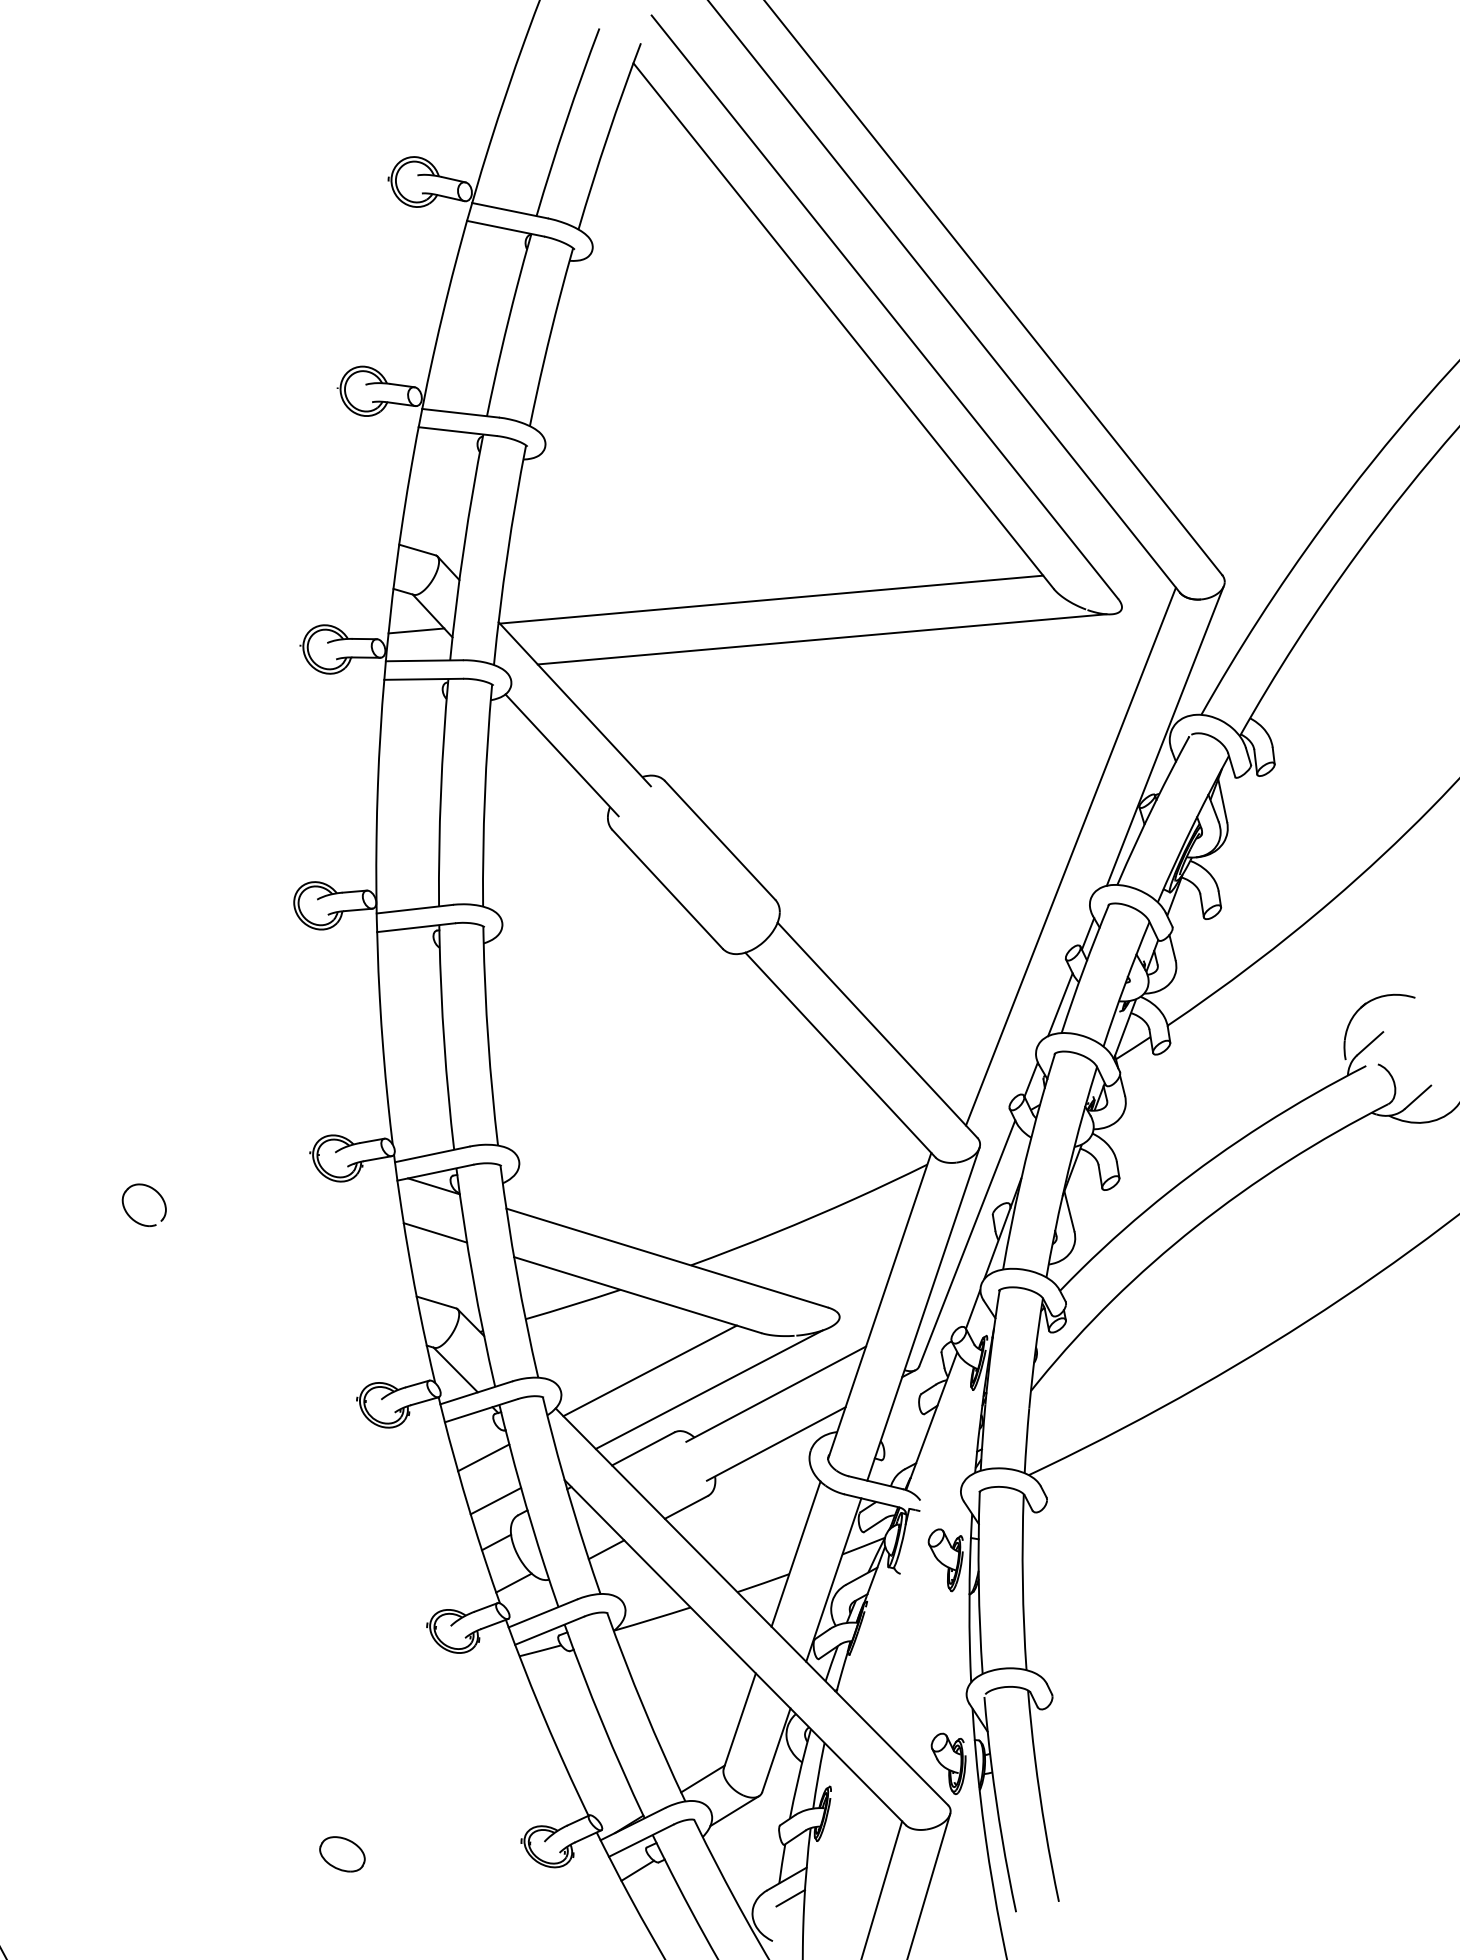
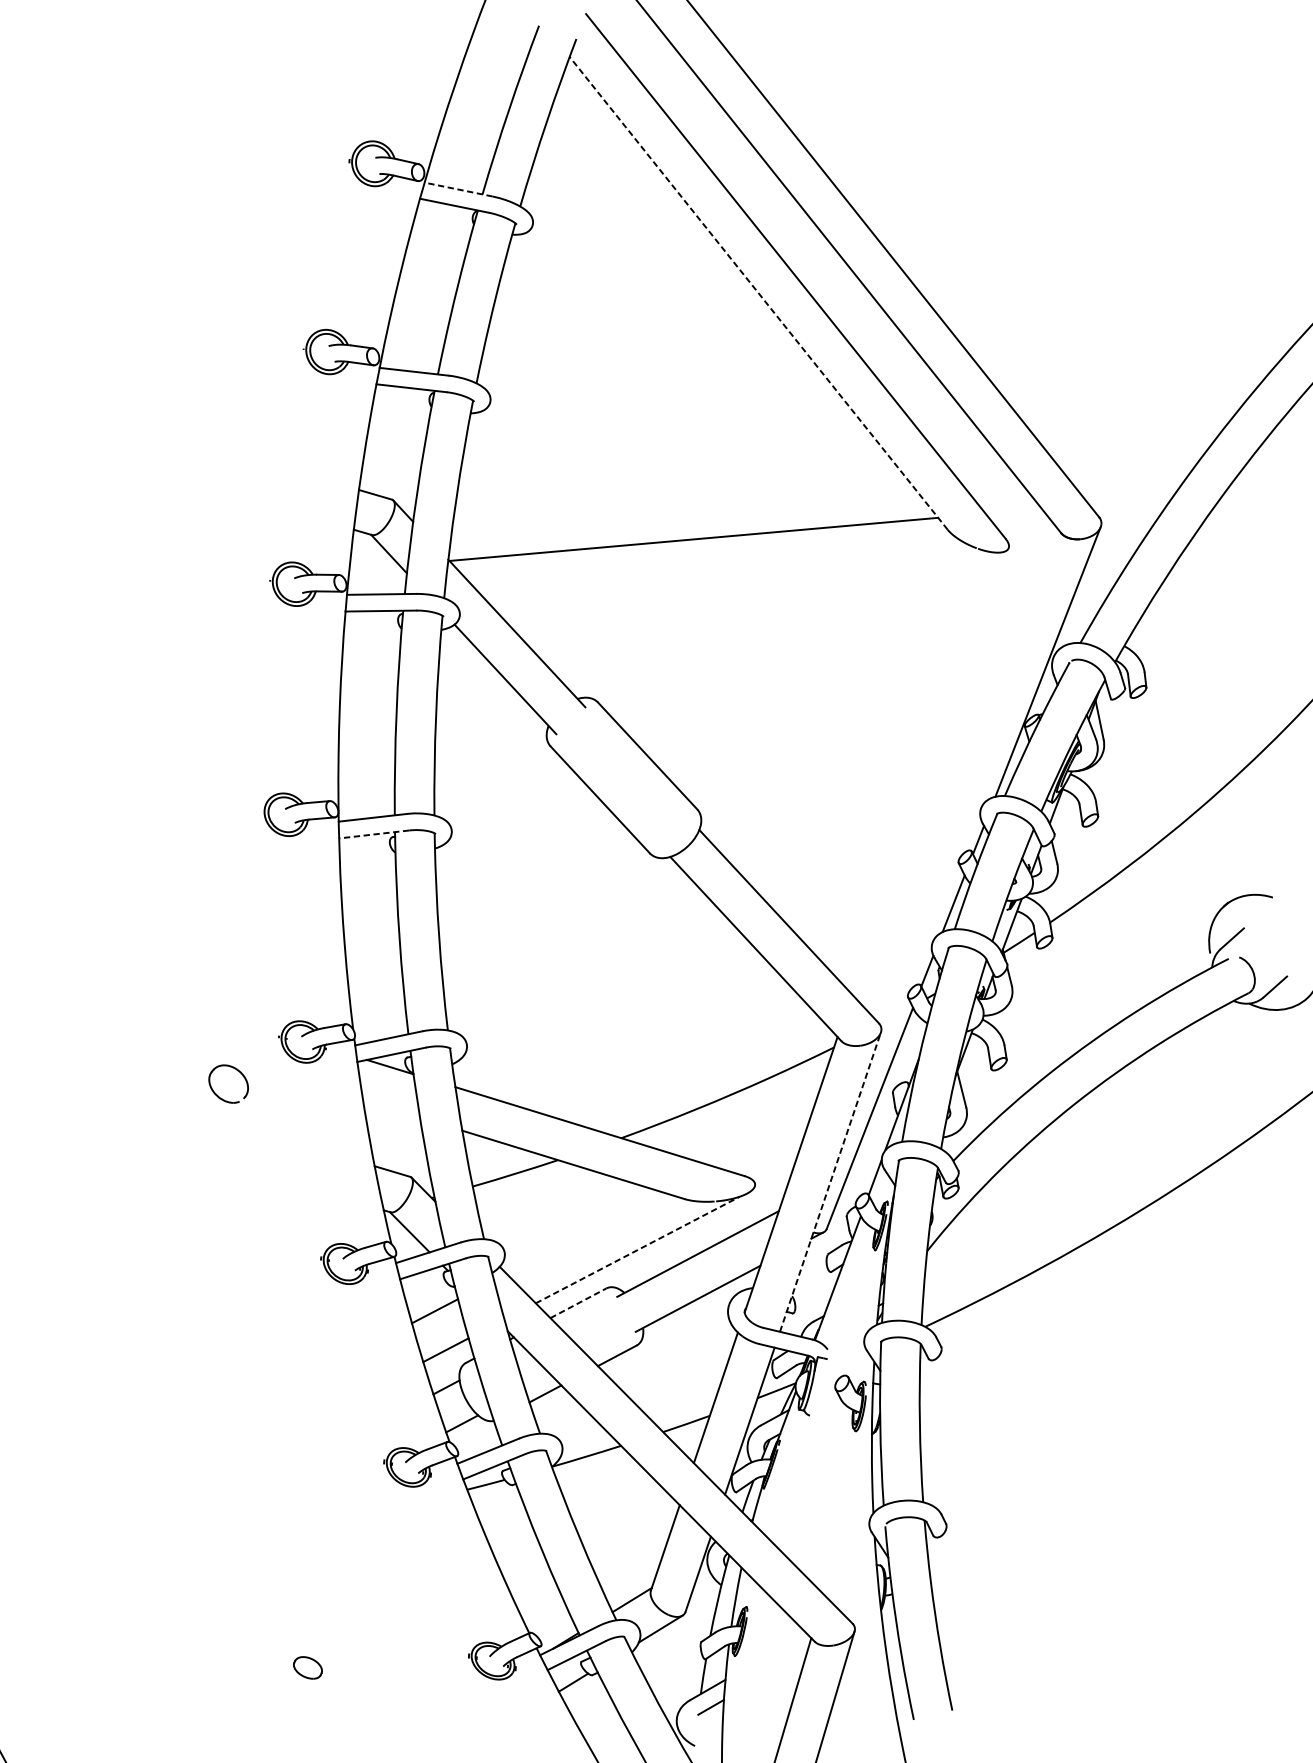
line: (509, 210) -> (458, 189), solid -> dashed
line: (843, 326) -> (758, 293), solid -> dashed
line: (416, 630) -> (374, 567), removed
line: (821, 639) -> (738, 575), removed
line: (1070, 856) -> (962, 770), removed
line: (415, 927) -> (373, 834), solid -> dashed
part: (130, 1215) -> (216, 1093), moved
line: (435, 1232) -> (391, 1108), removed
line: (923, 1314) -> (830, 1182), solid -> dashed
line: (649, 1370) -> (584, 1232), removed
line: (709, 1389) -> (638, 1249), solid -> dashed
line: (643, 1448) -> (578, 1302), solid -> dashed
part: (948, 1763) -> (853, 1586), removed
part: (342, 1854) -> (307, 1668), size x0.7

